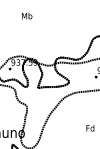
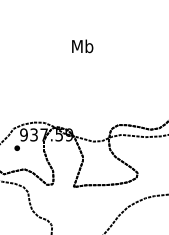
text: (27, 16) -> (83, 47), moved

